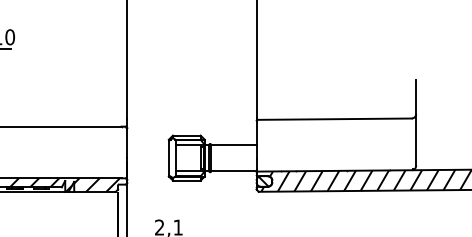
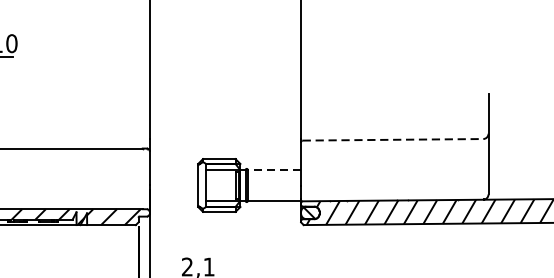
line: (334, 119) -> (392, 140), solid -> dashed
line: (233, 145) -> (274, 170), solid -> dashed

